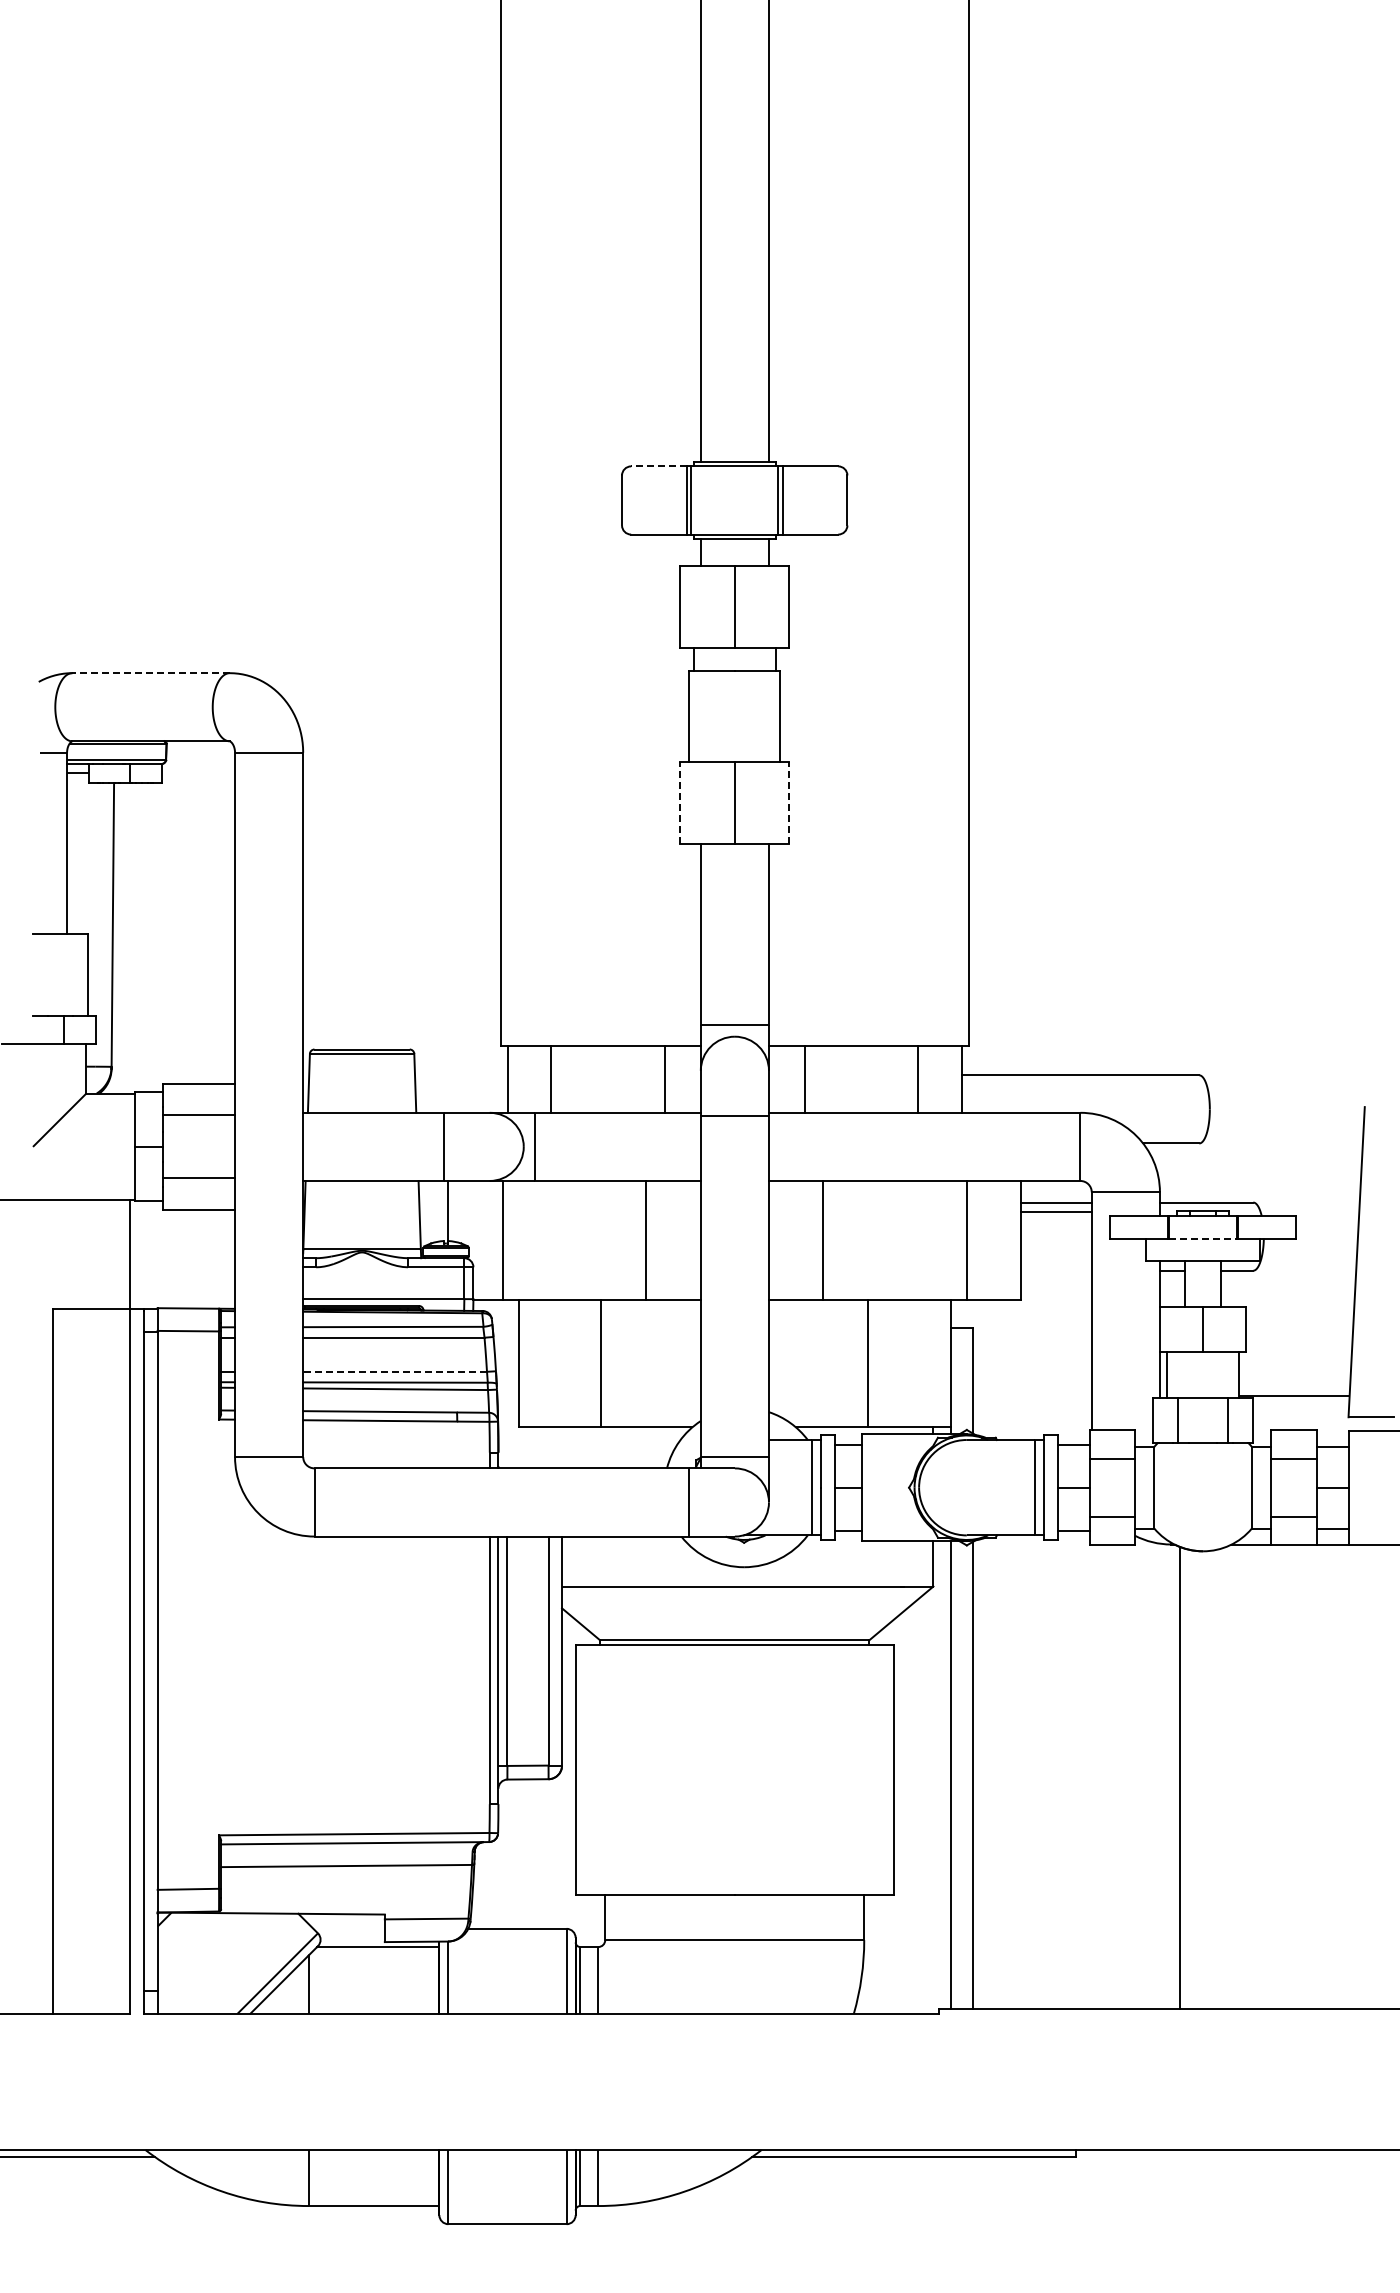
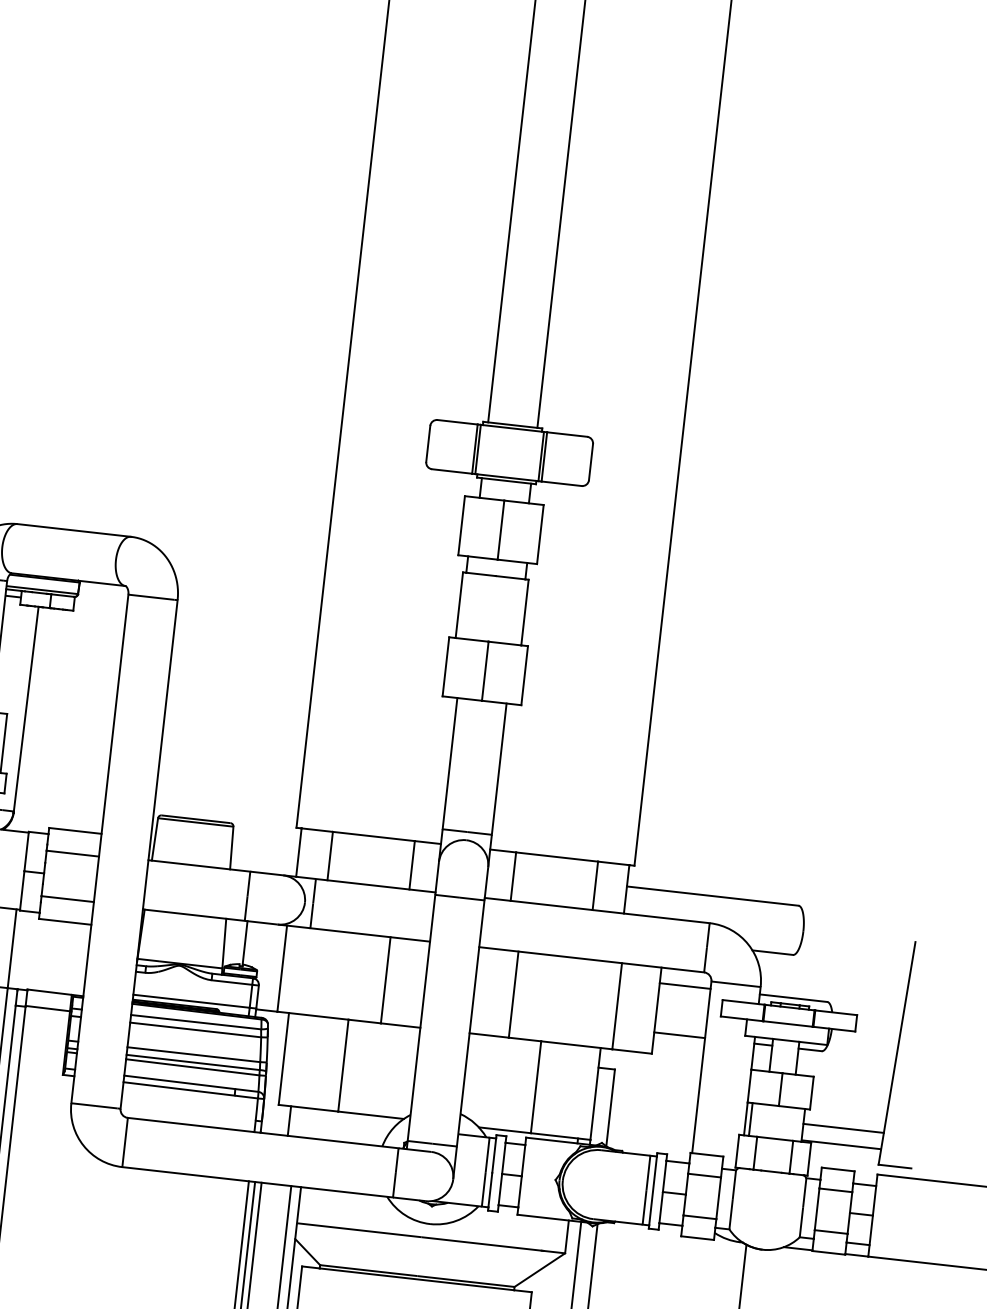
line: (658, 466) -> (457, 422), dashed -> solid
line: (151, 673) -> (74, 530), dashed -> solid
line: (680, 802) -> (446, 666), dashed -> solid
line: (789, 802) -> (524, 675), dashed -> solid
line: (1056, 1211) -> (679, 1035), moved
line: (1203, 1238) -> (788, 1023), dashed -> solid
line: (395, 1371) -> (194, 1054), dashed -> solid
line: (1294, 1372) -> (843, 1128), added
line: (536, 1447) -> (289, 1120), added

